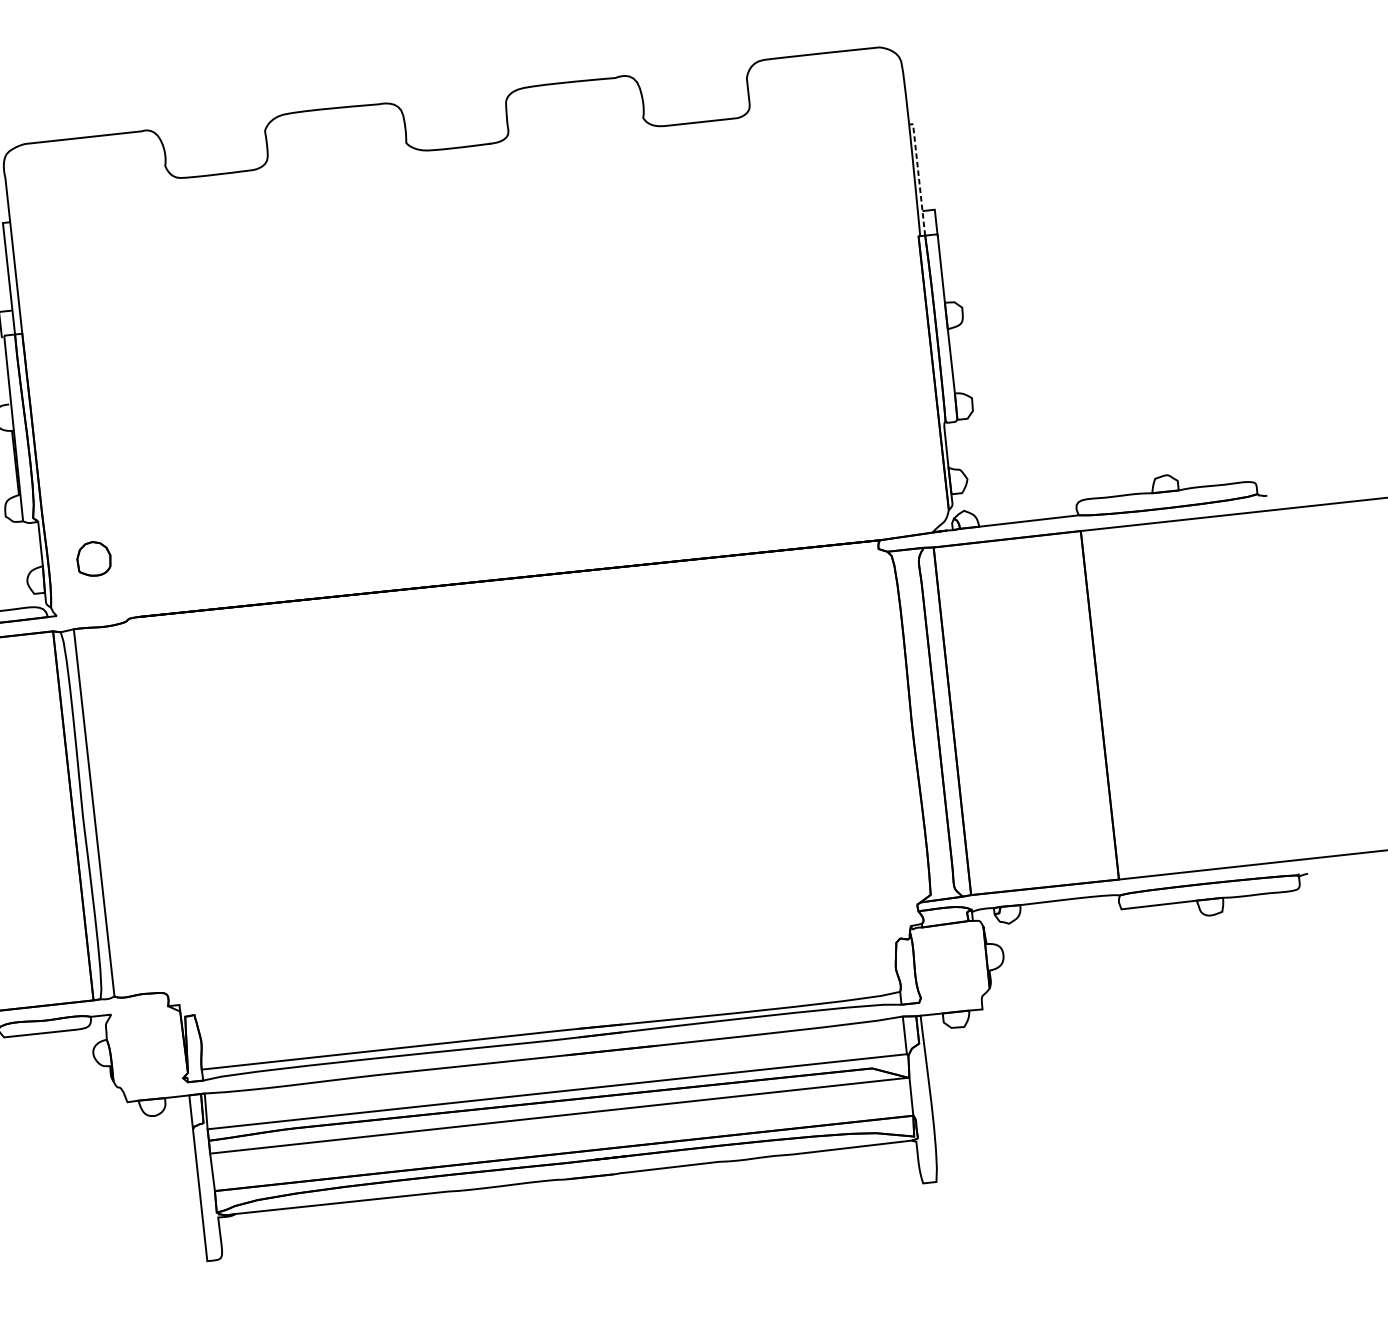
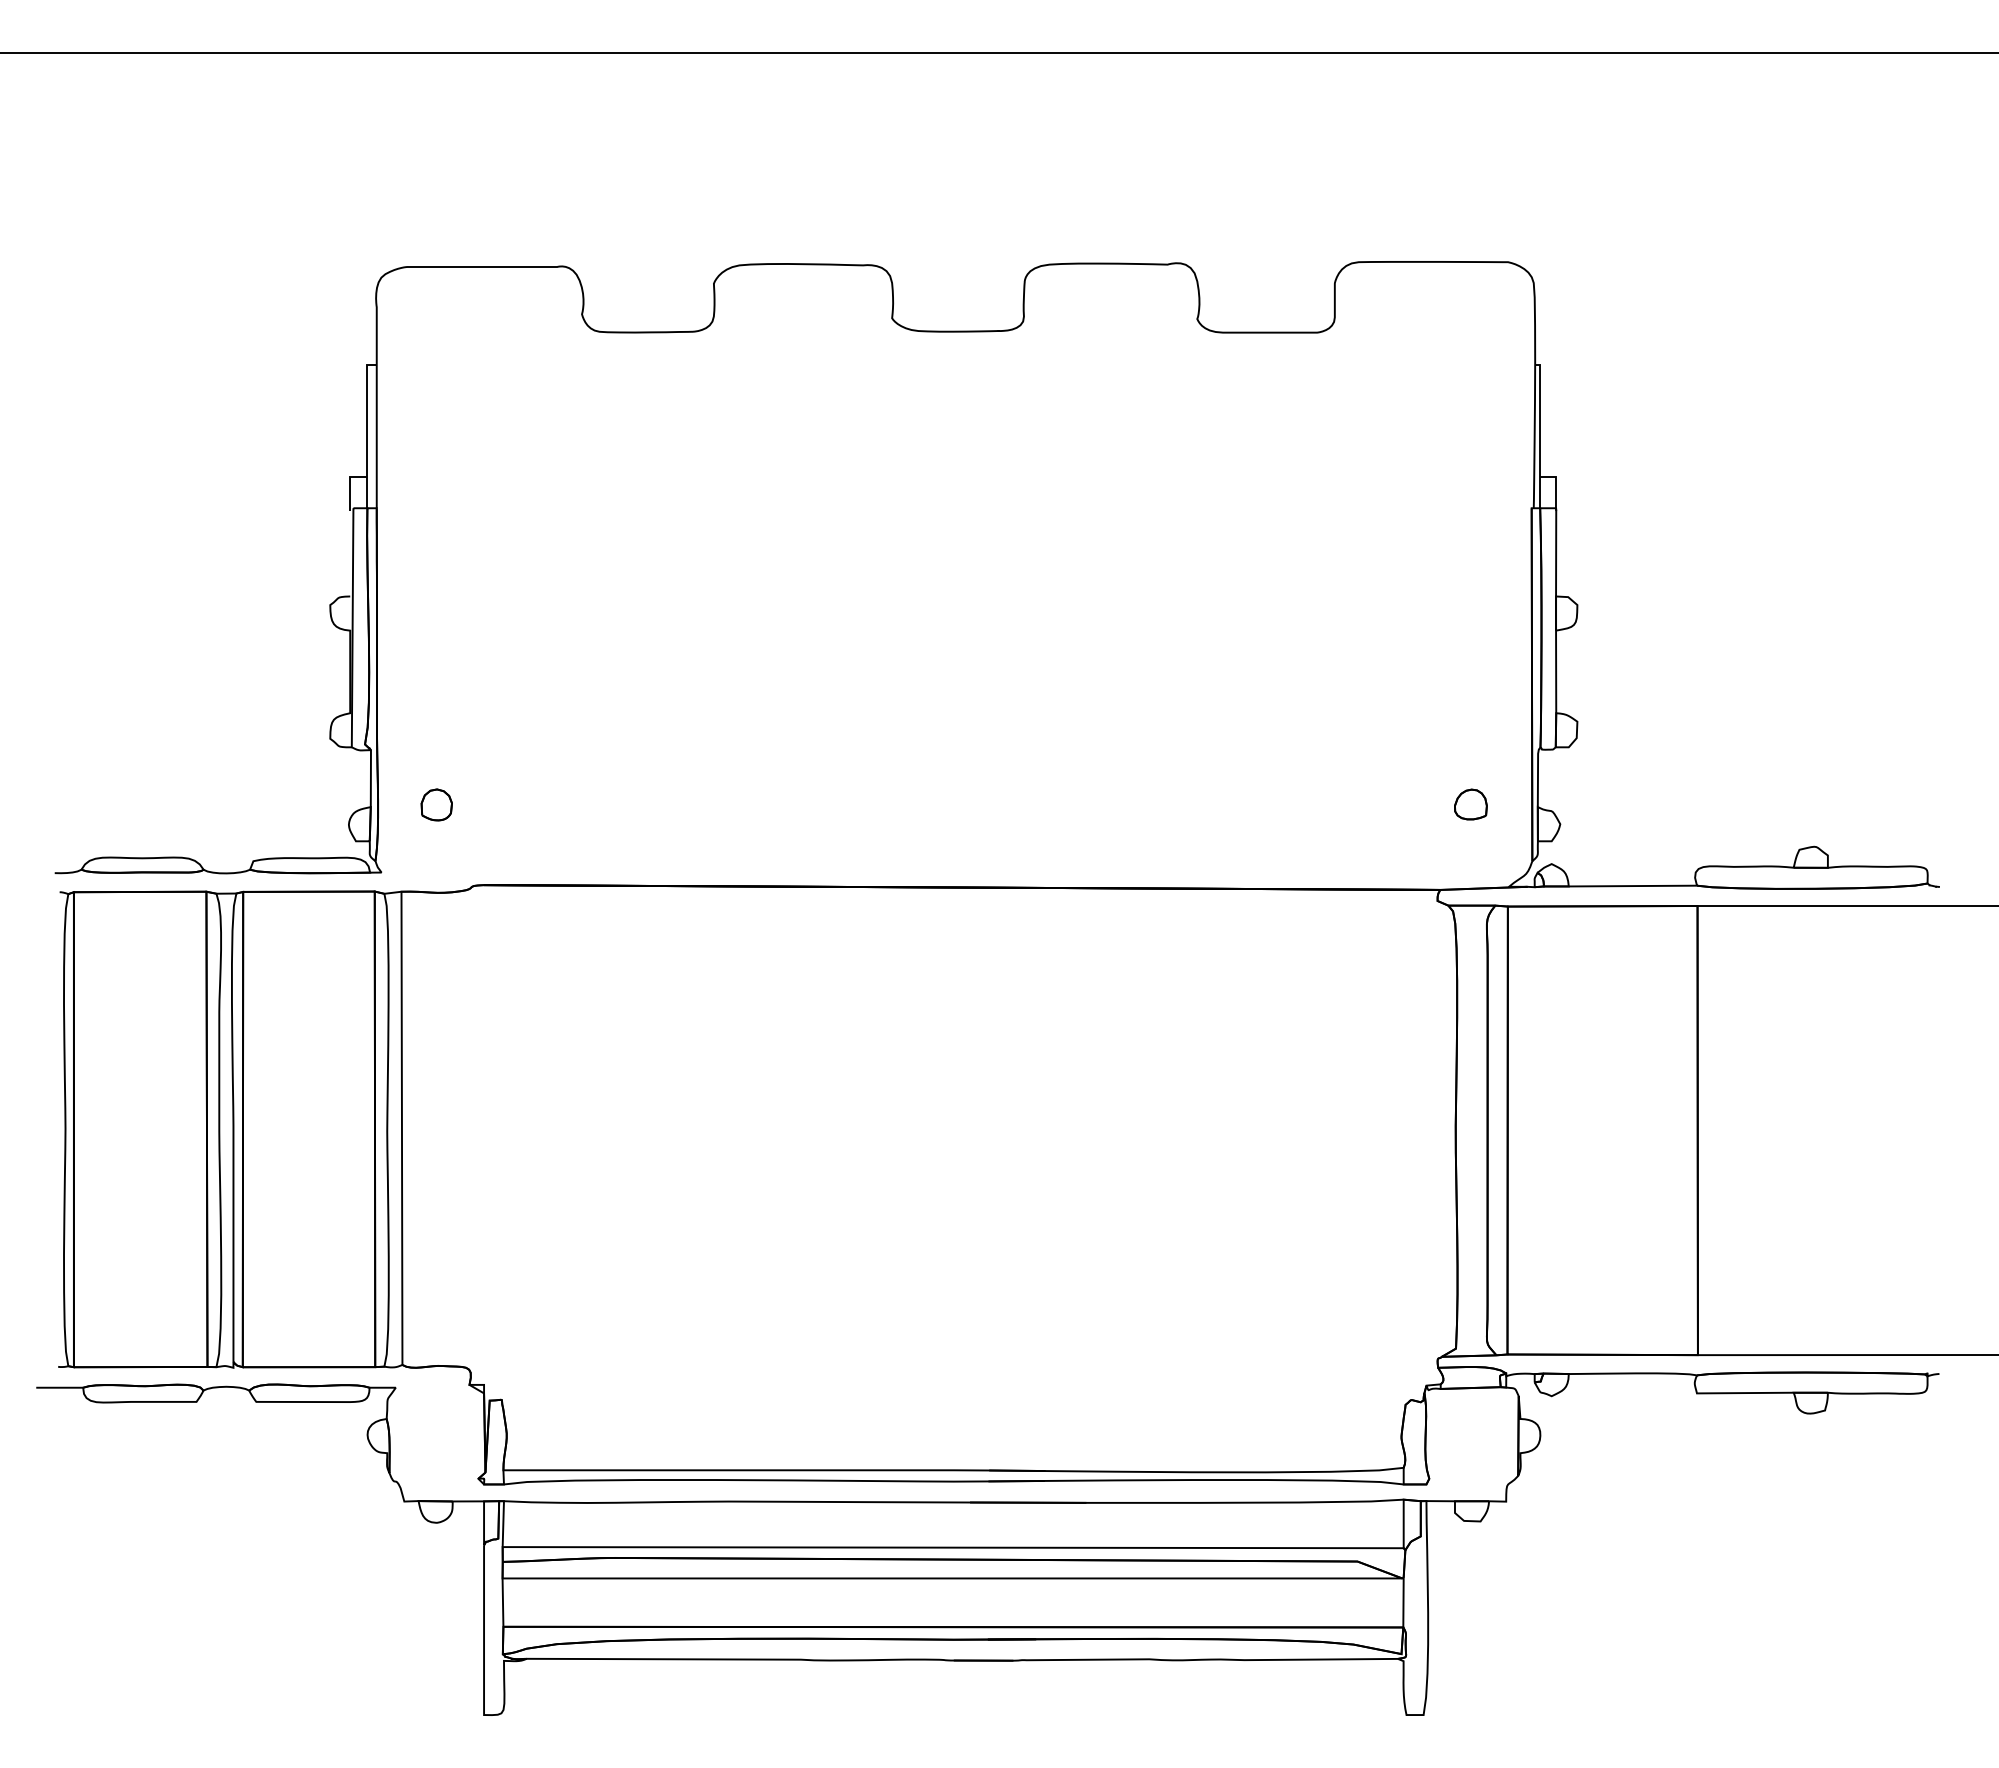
line: (919, 176) -> (1540, 432), dashed -> solid
part: (896, 471) -> (1470, 804), added
part: (93, 558) -> (436, 804), size x0.71

